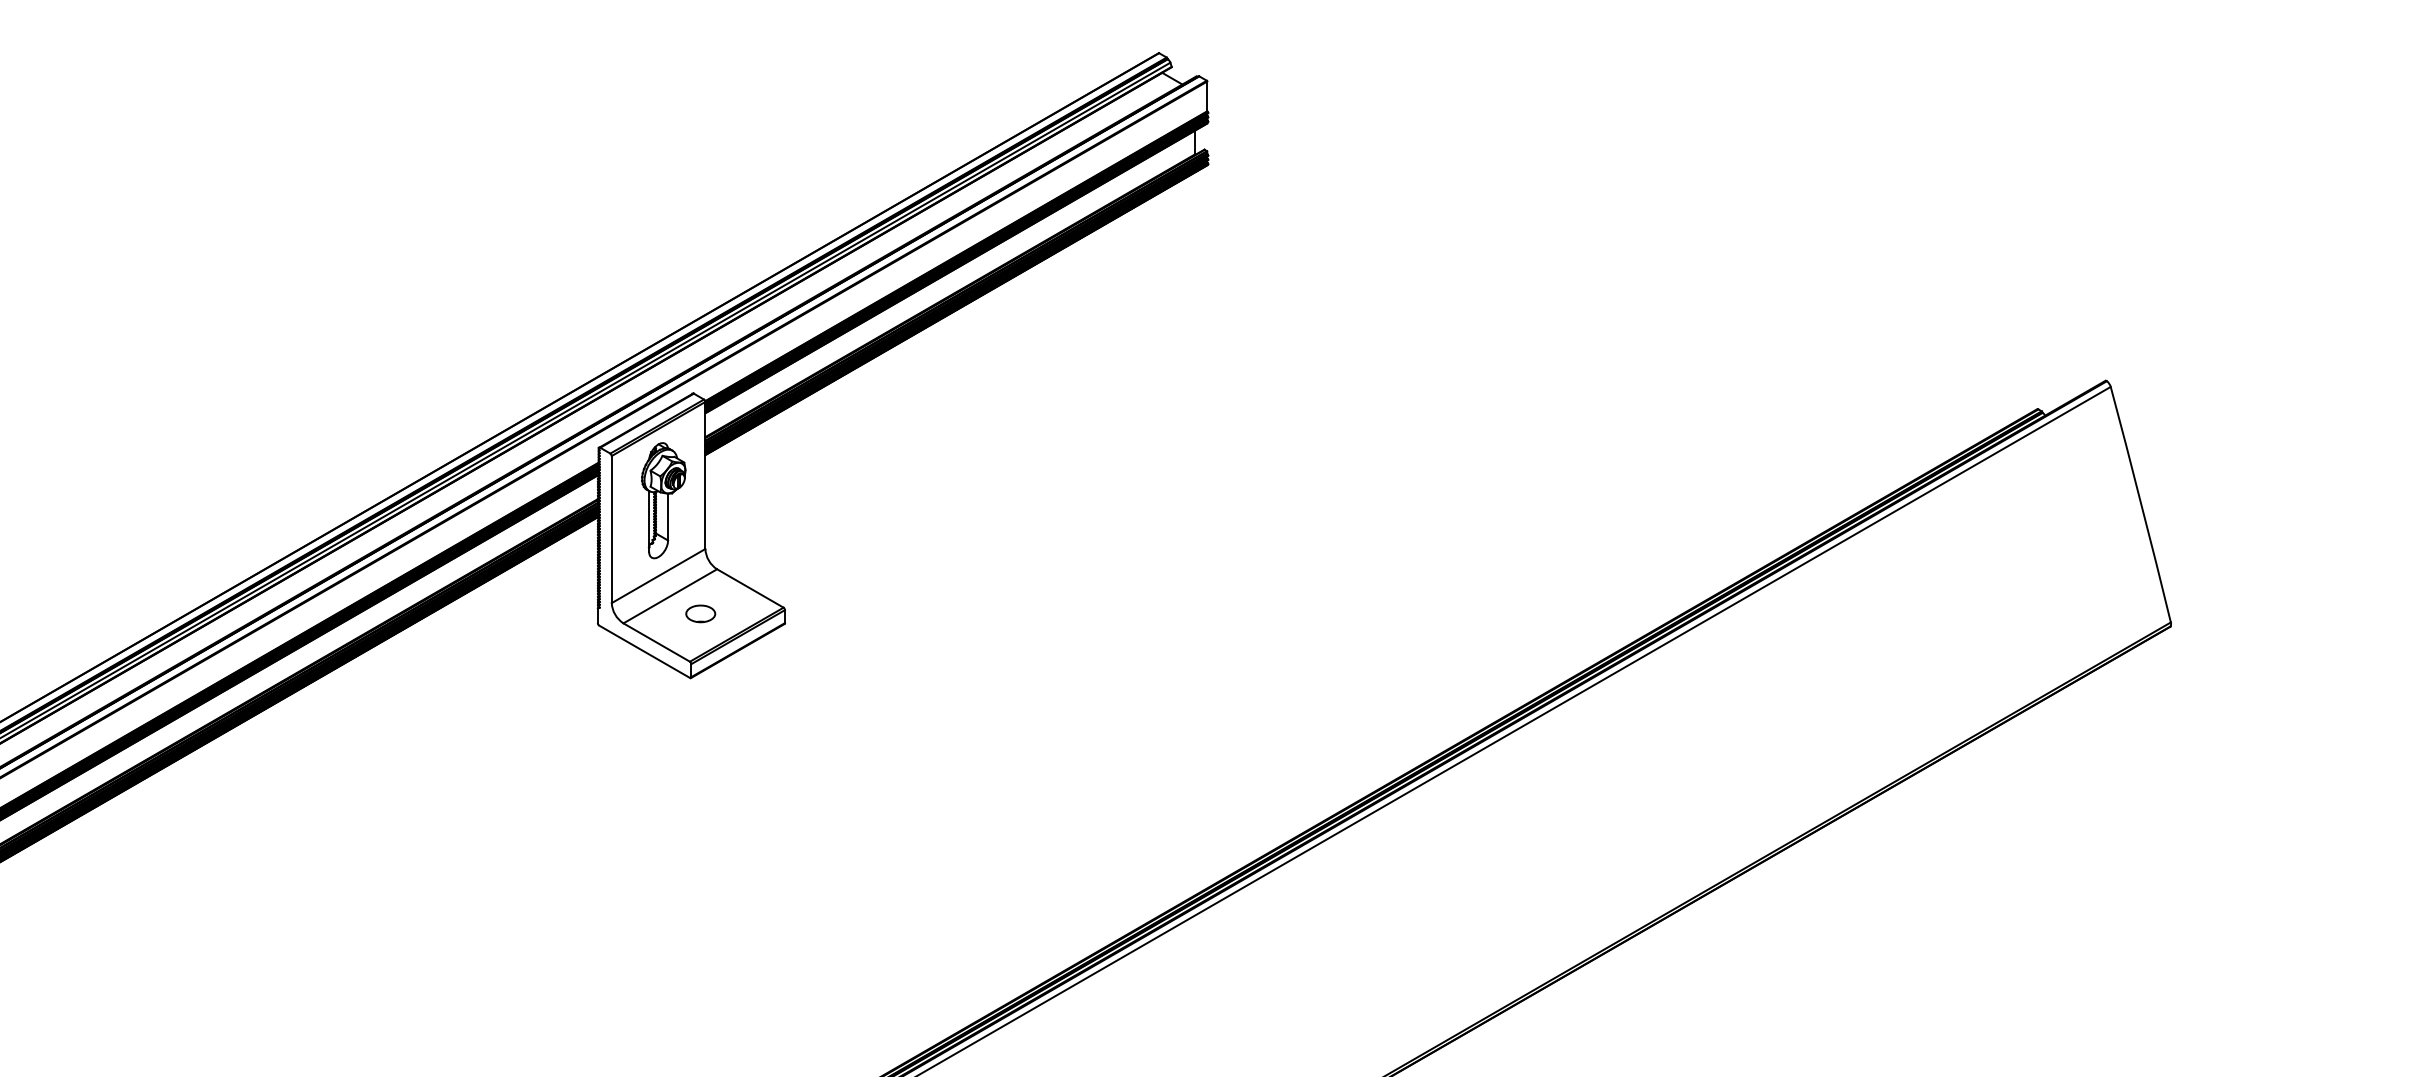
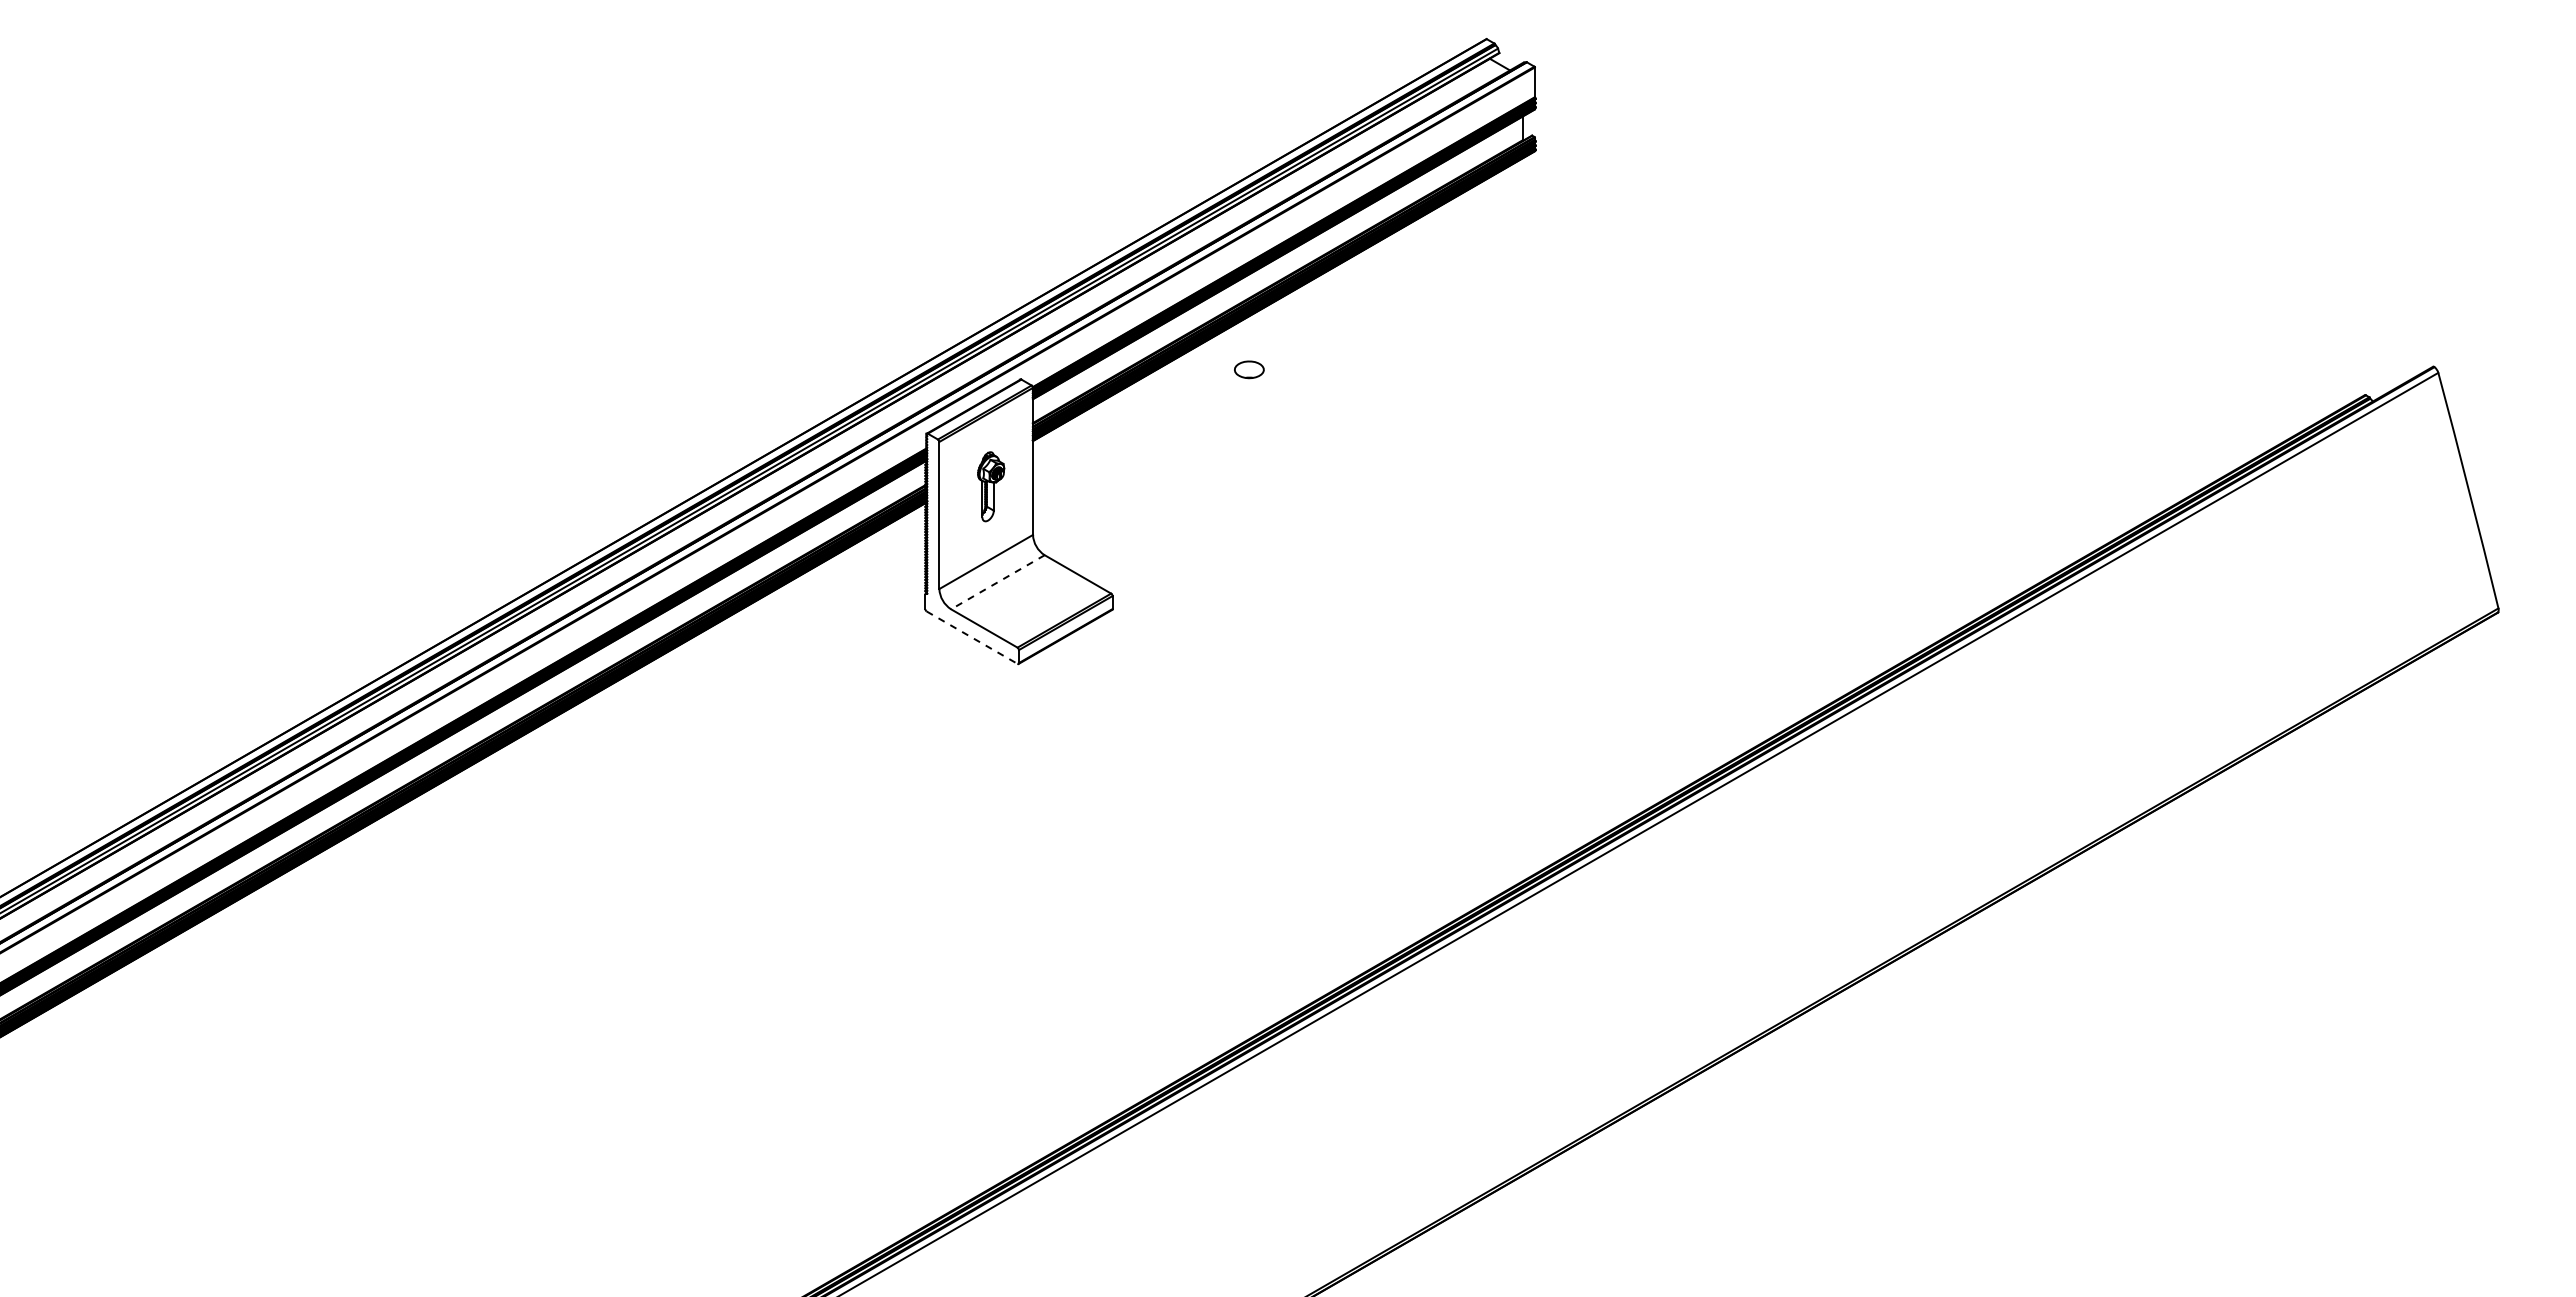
part: (662, 500) -> (990, 486), size x0.6
line: (669, 596) -> (997, 582), solid -> dashed
part: (700, 613) -> (1249, 369), moved
line: (644, 651) -> (972, 637), solid -> dashed

